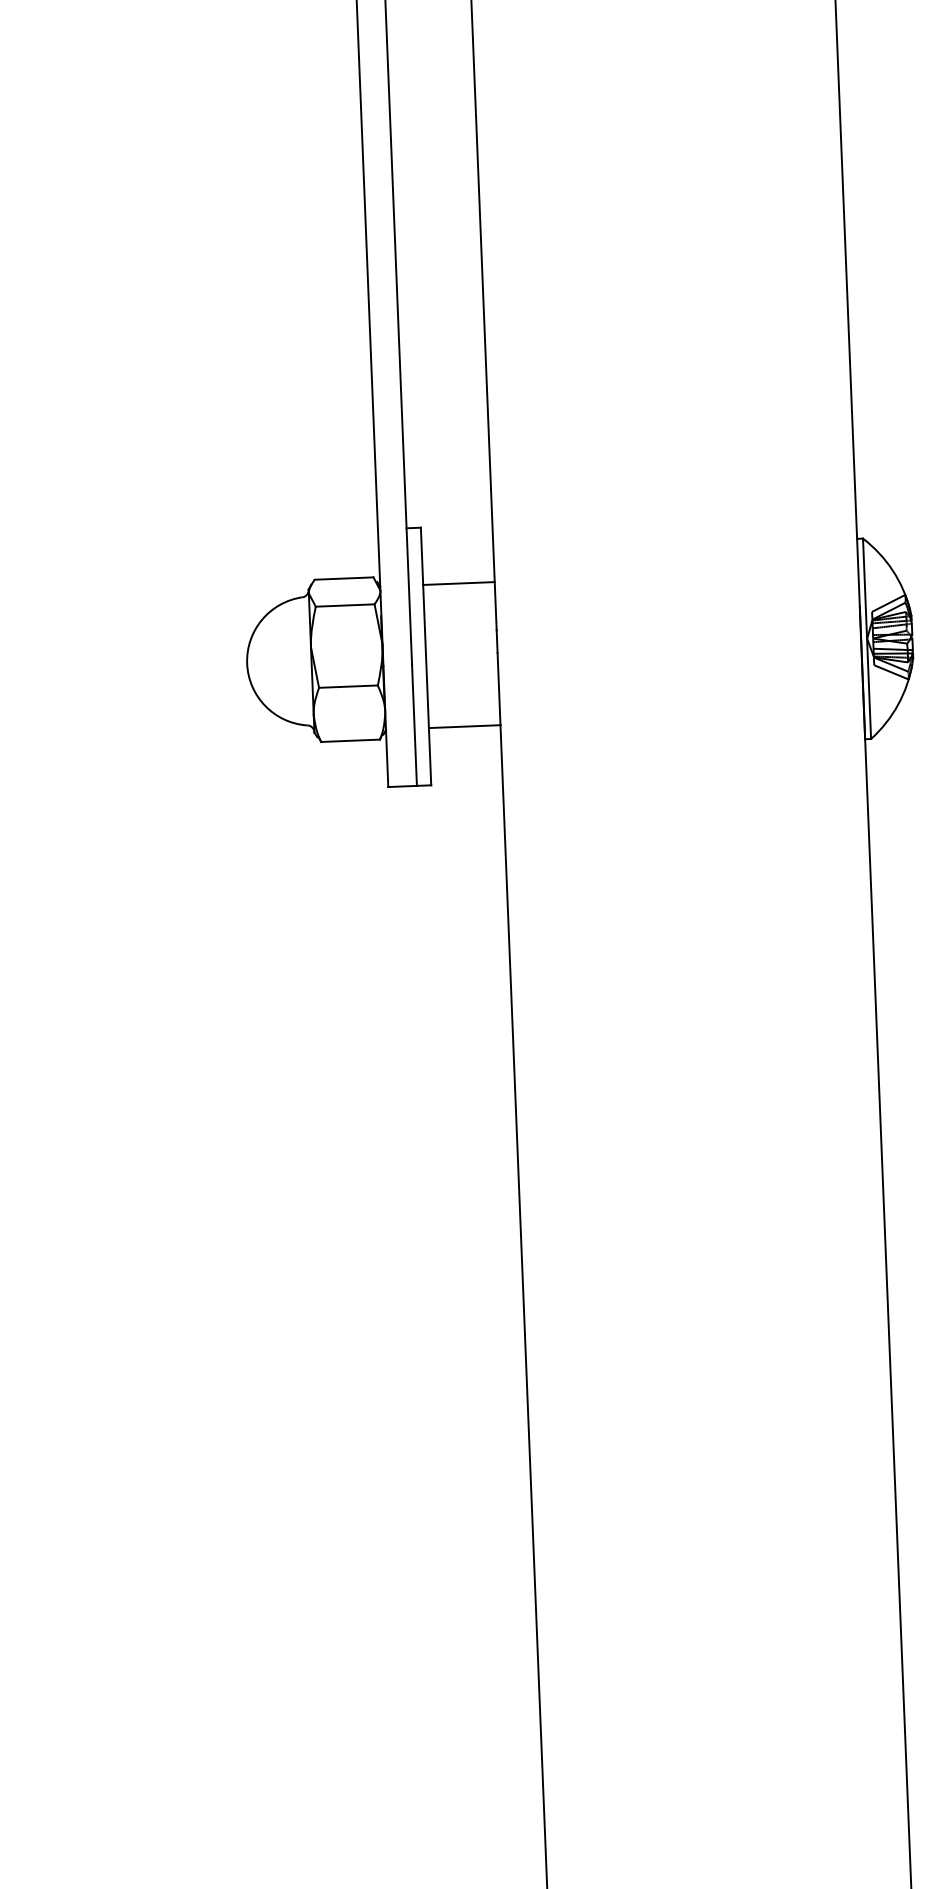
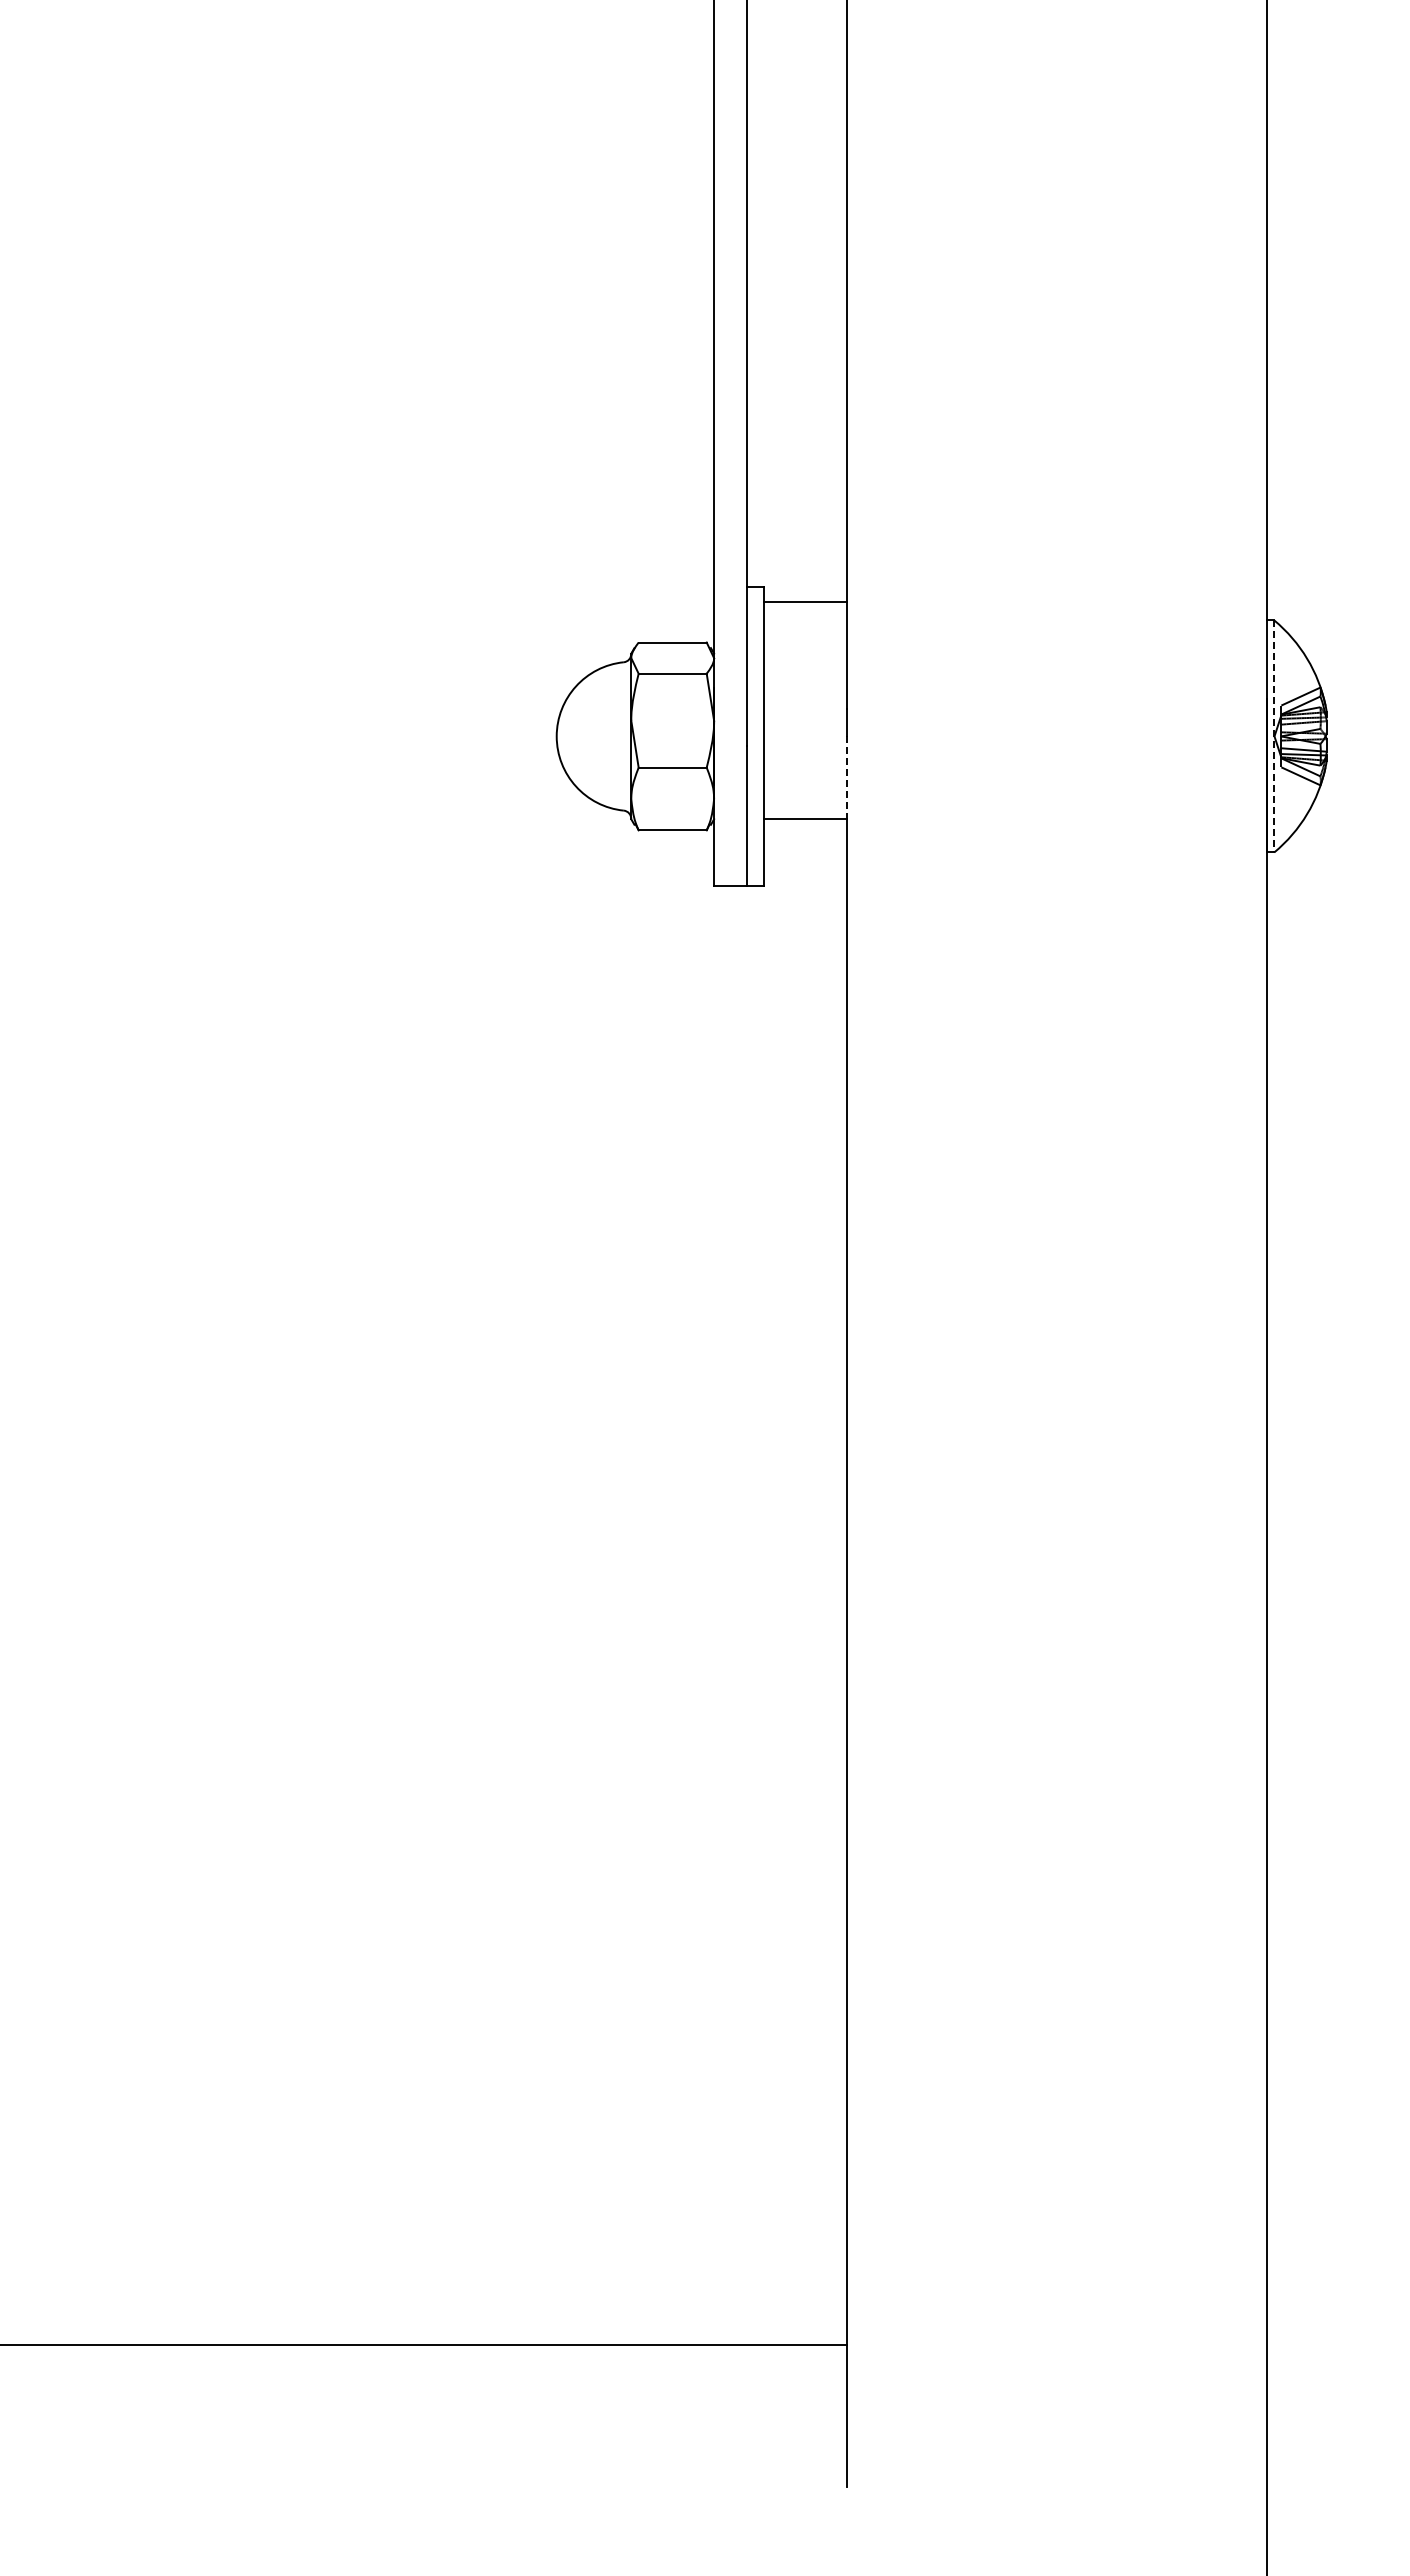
line: (458, 583) -> (804, 601), moved
line: (867, 638) -> (1274, 736), solid -> dashed
line: (498, 689) -> (846, 777), solid -> dashed

